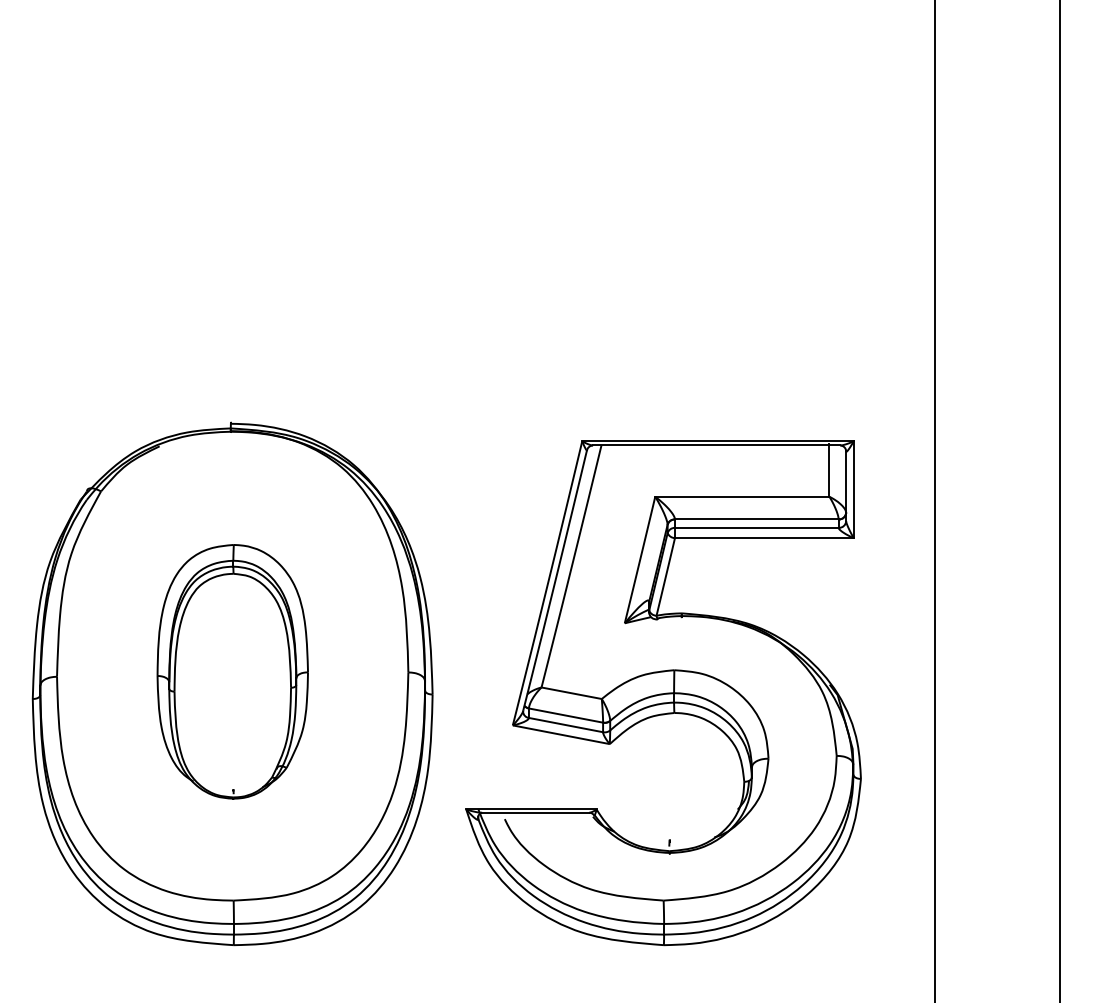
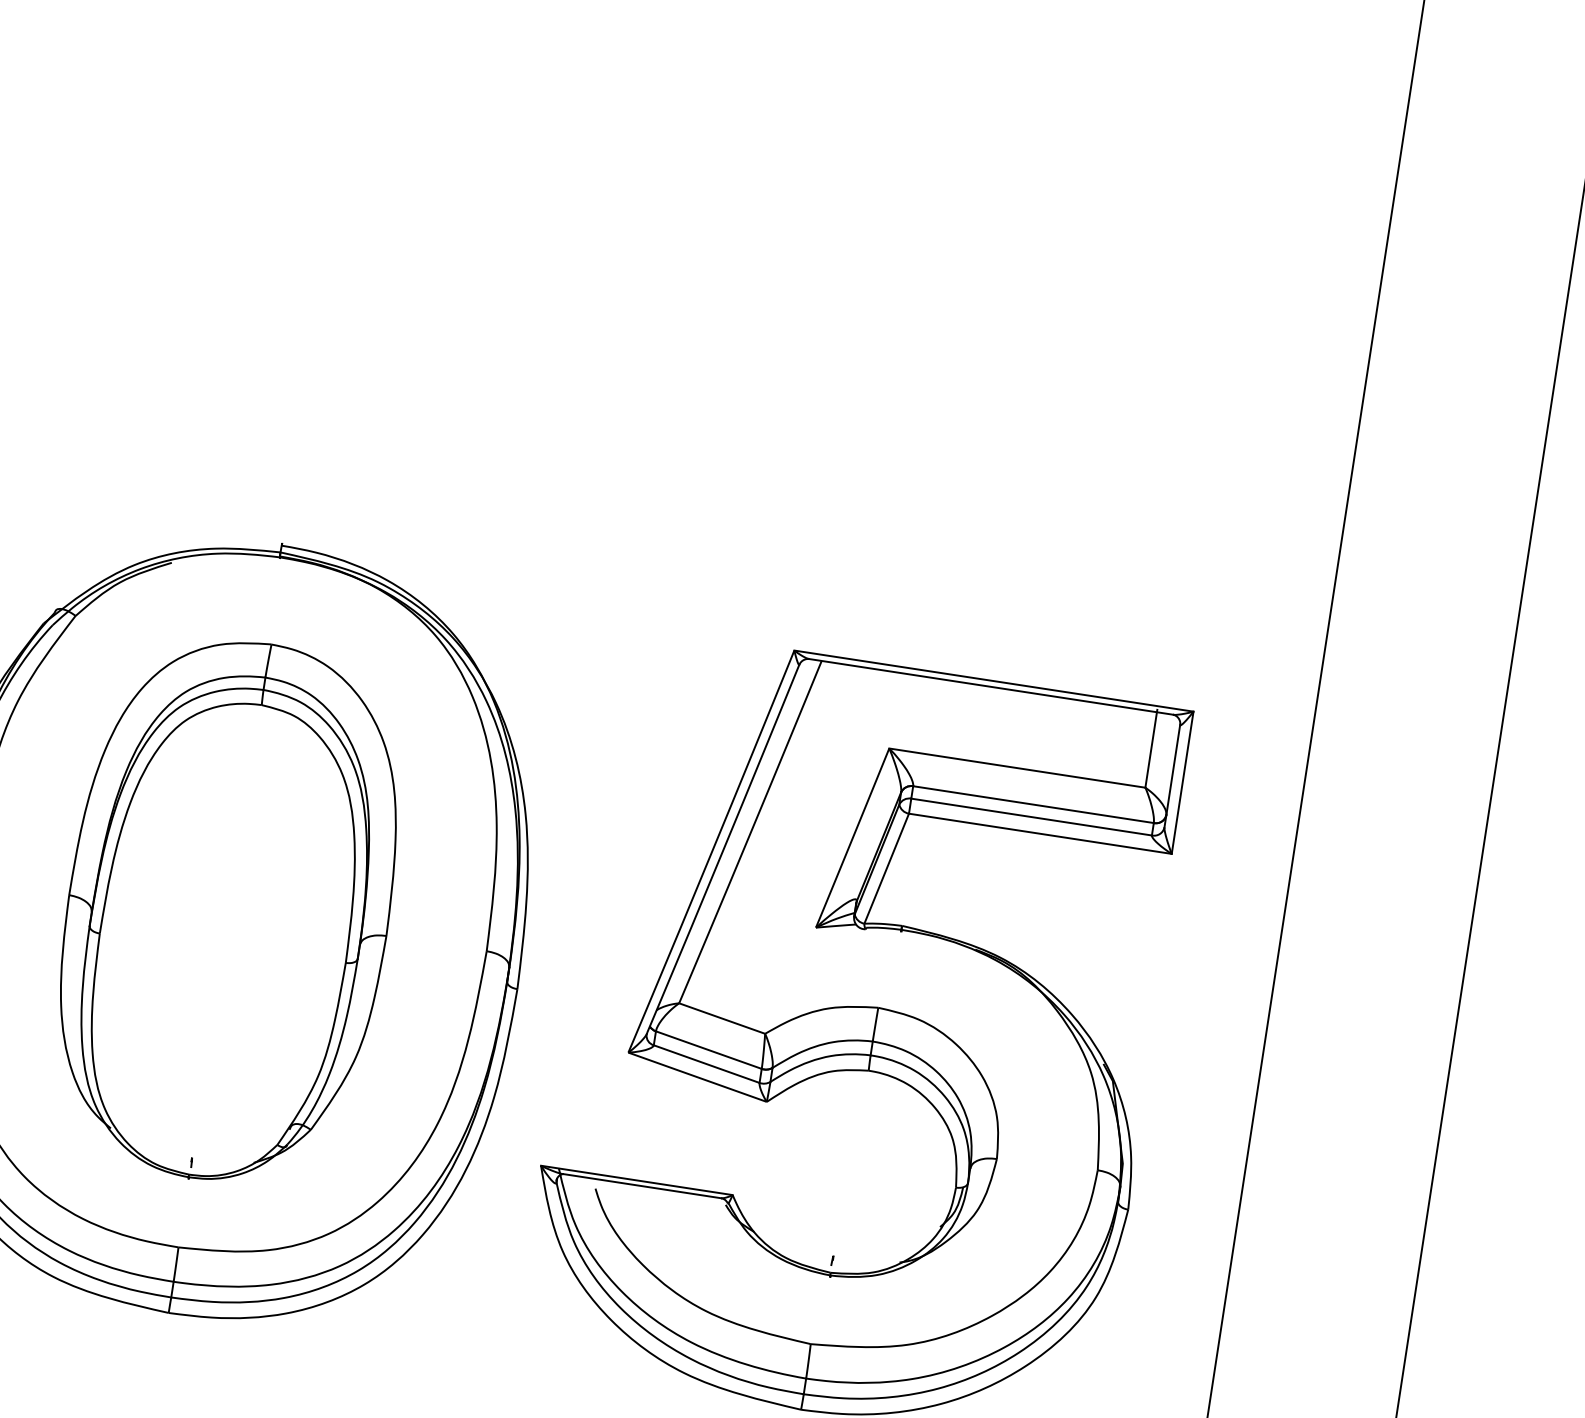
part: (232, 671) -> (228, 910), size x1.43

